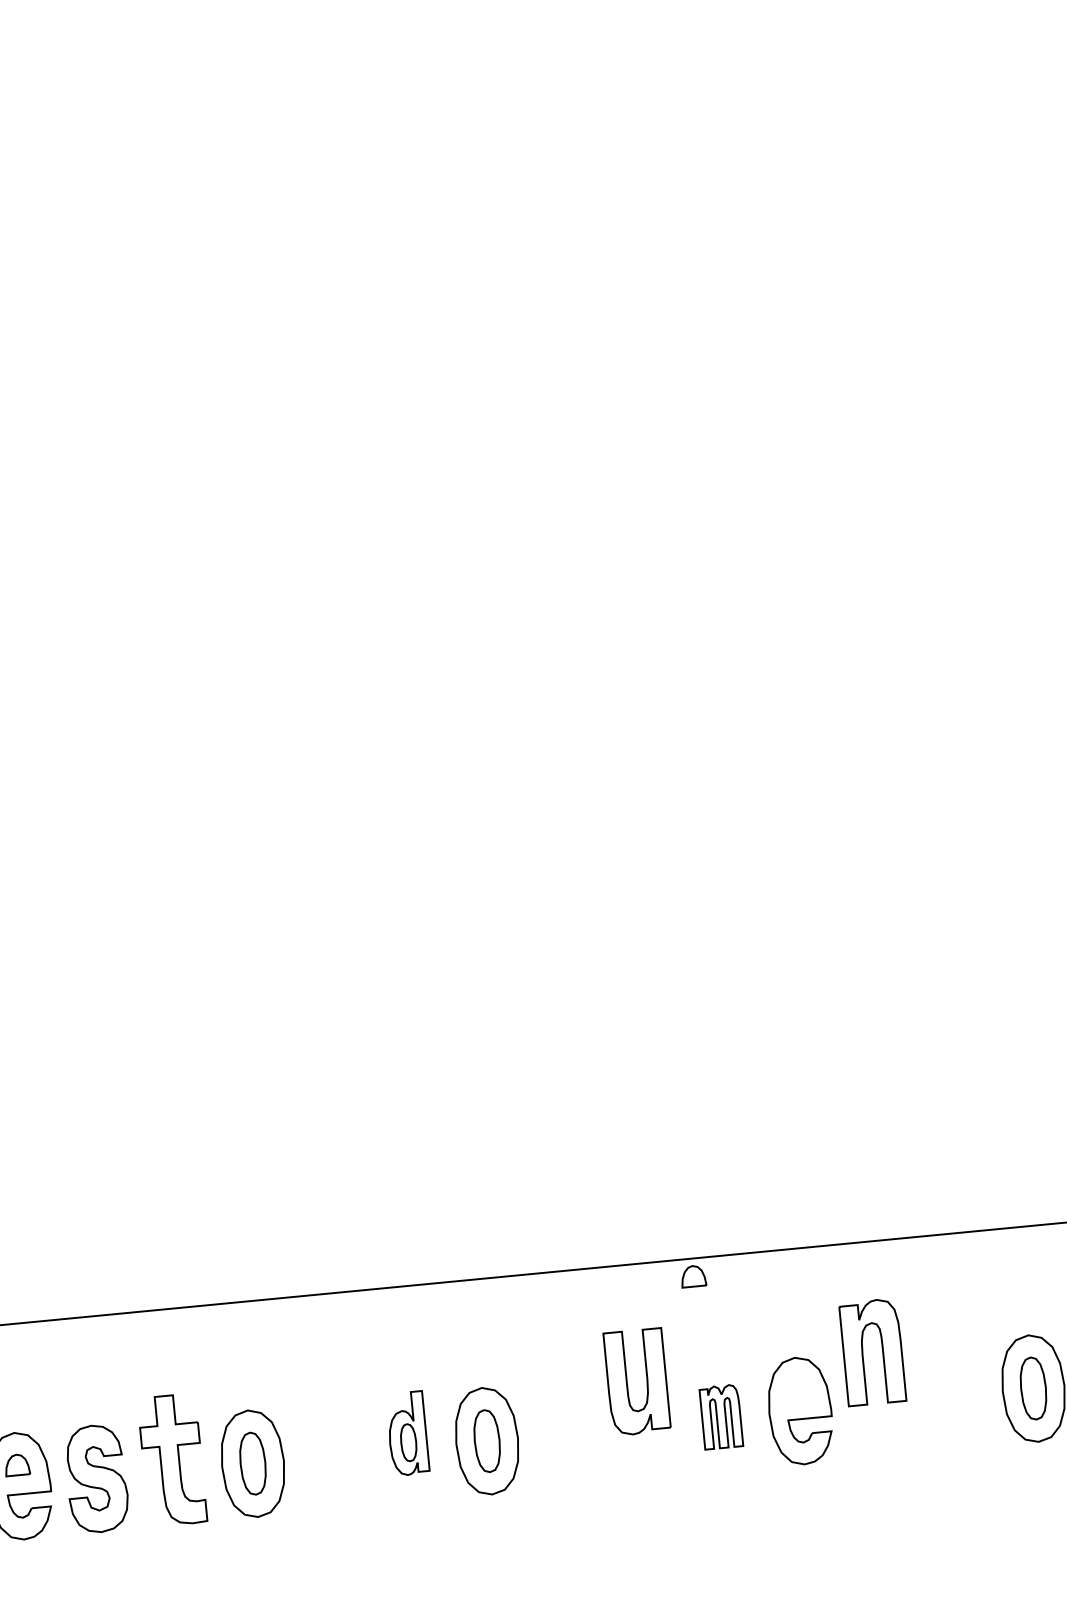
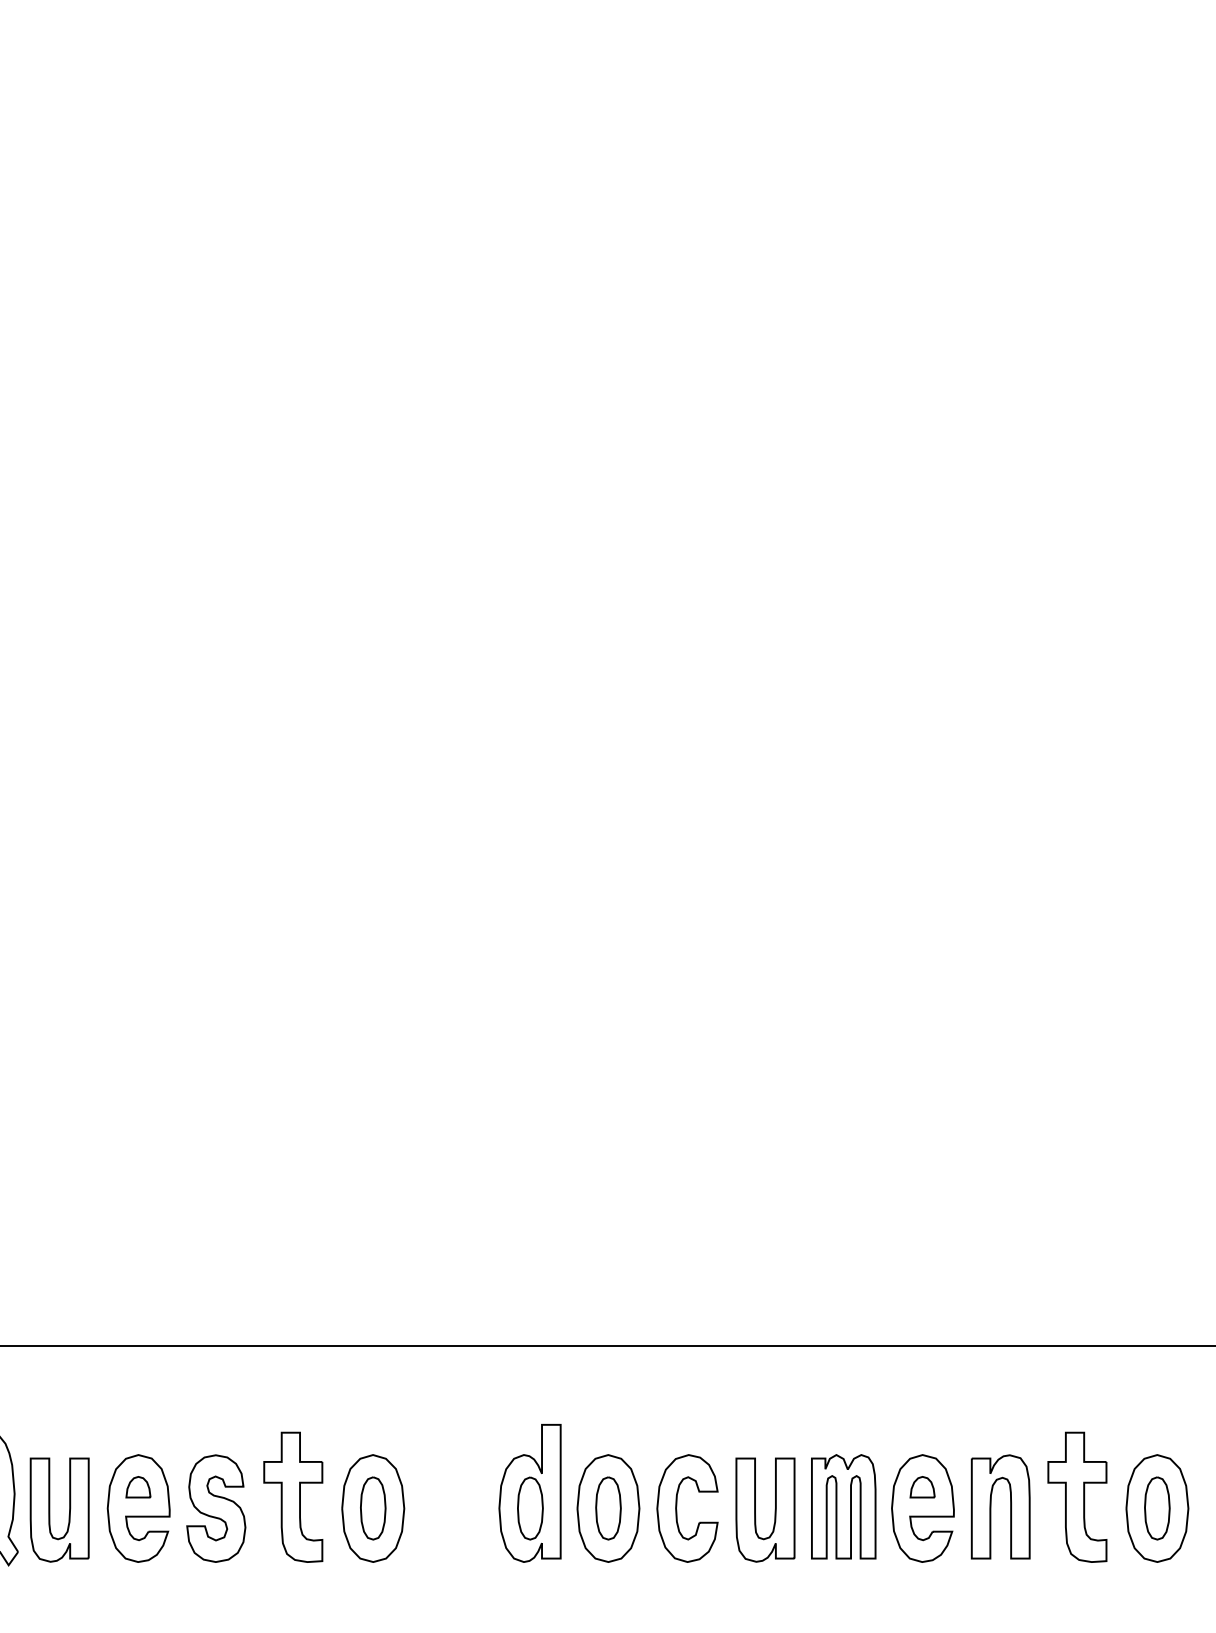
part: (693, 1276) -> (922, 1487), moved
part: (863, 1352) -> (991, 1506), moved
part: (646, 1380) -> (774, 1509), moved
part: (952, 1384) -> (1077, 1496), added
part: (720, 1416) -> (843, 1506), size x1.67
part: (407, 1433) -> (529, 1493), size x1.67
part: (555, 1435) -> (677, 1509), added

